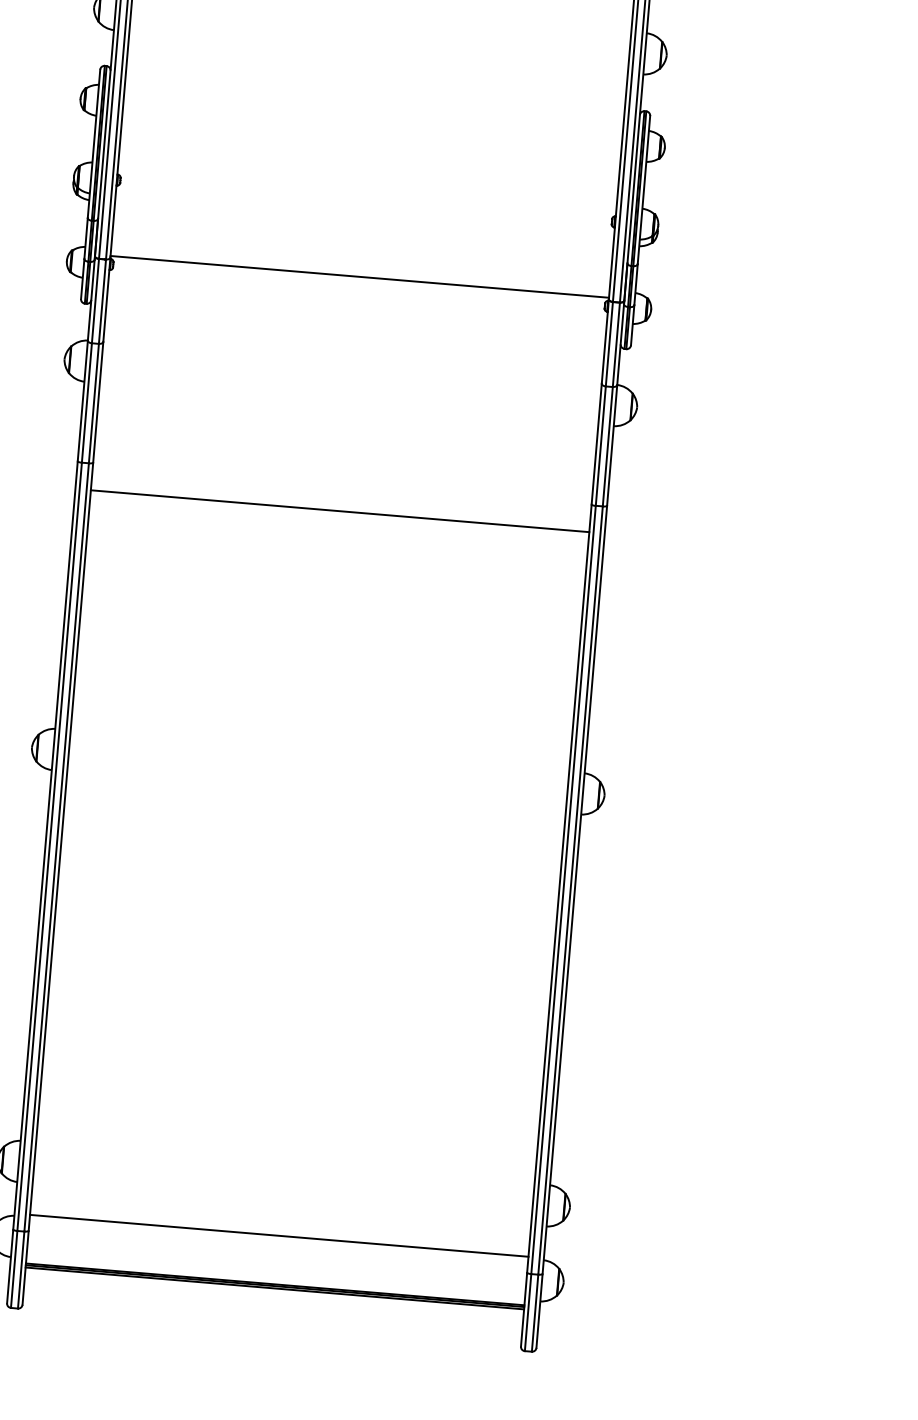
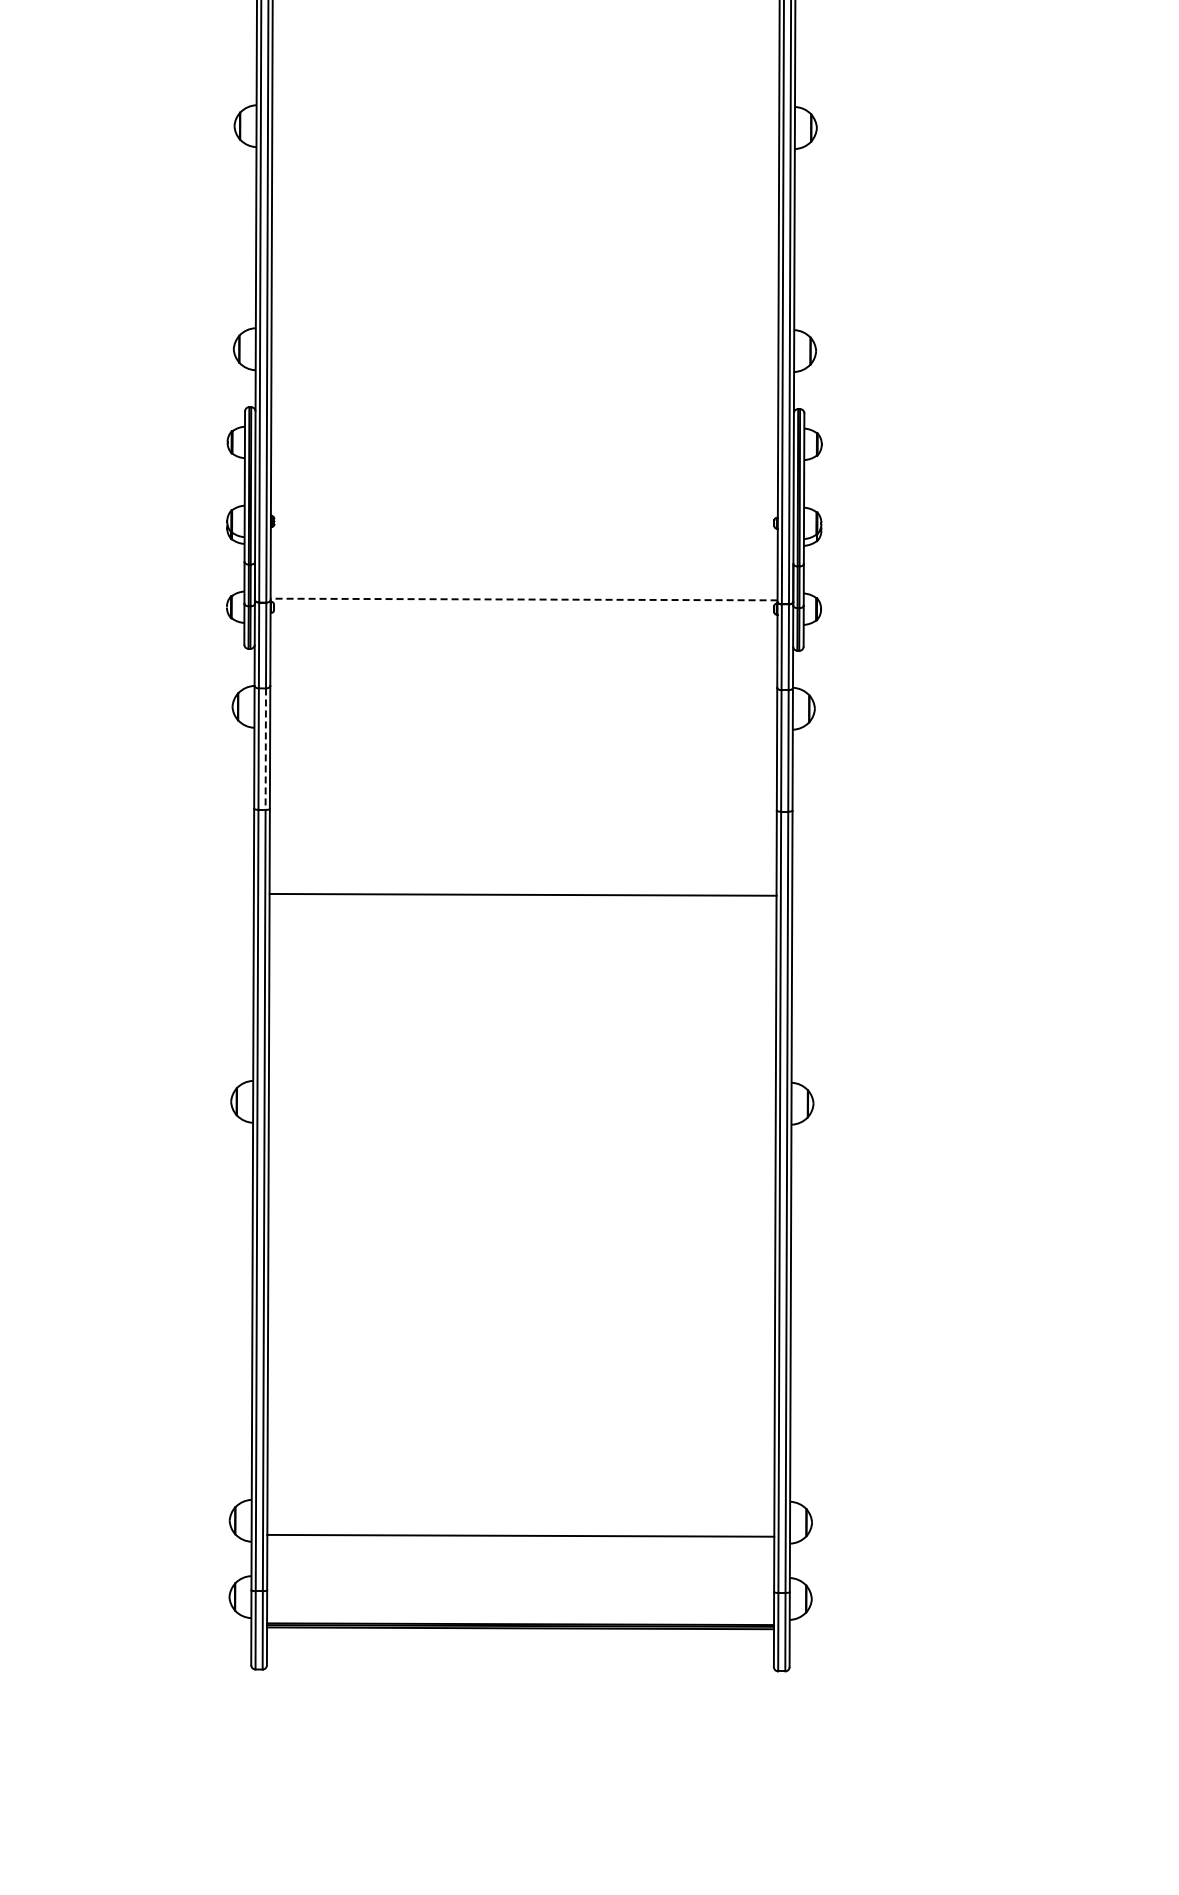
line: (359, 276) -> (523, 599), solid -> dashed
line: (93, 403) -> (265, 749), solid -> dashed
line: (339, 510) -> (522, 894), moved
line: (279, 1235) -> (520, 1535), moved

